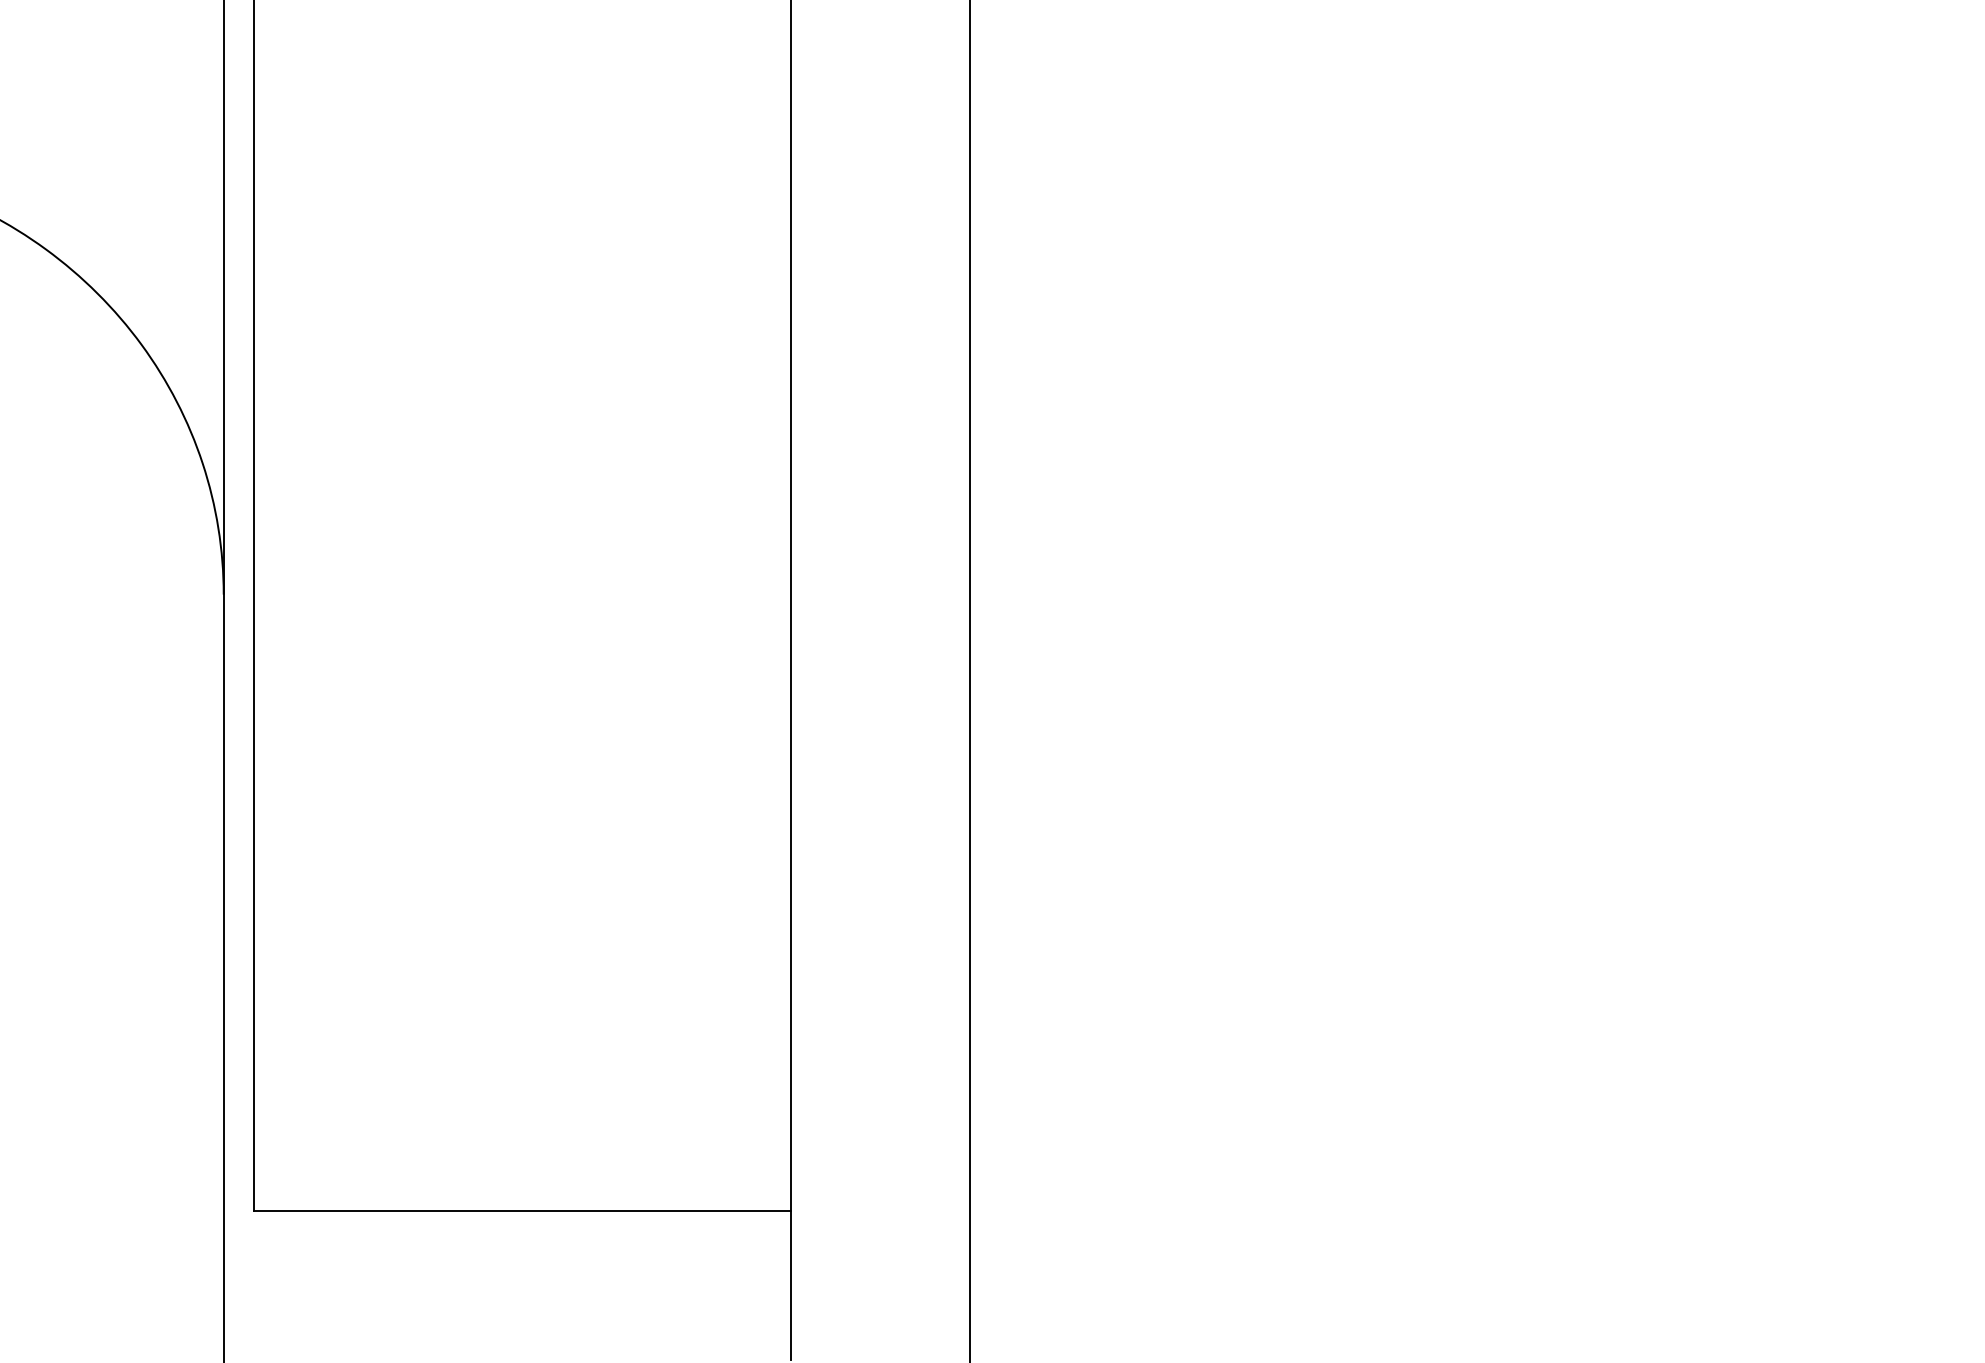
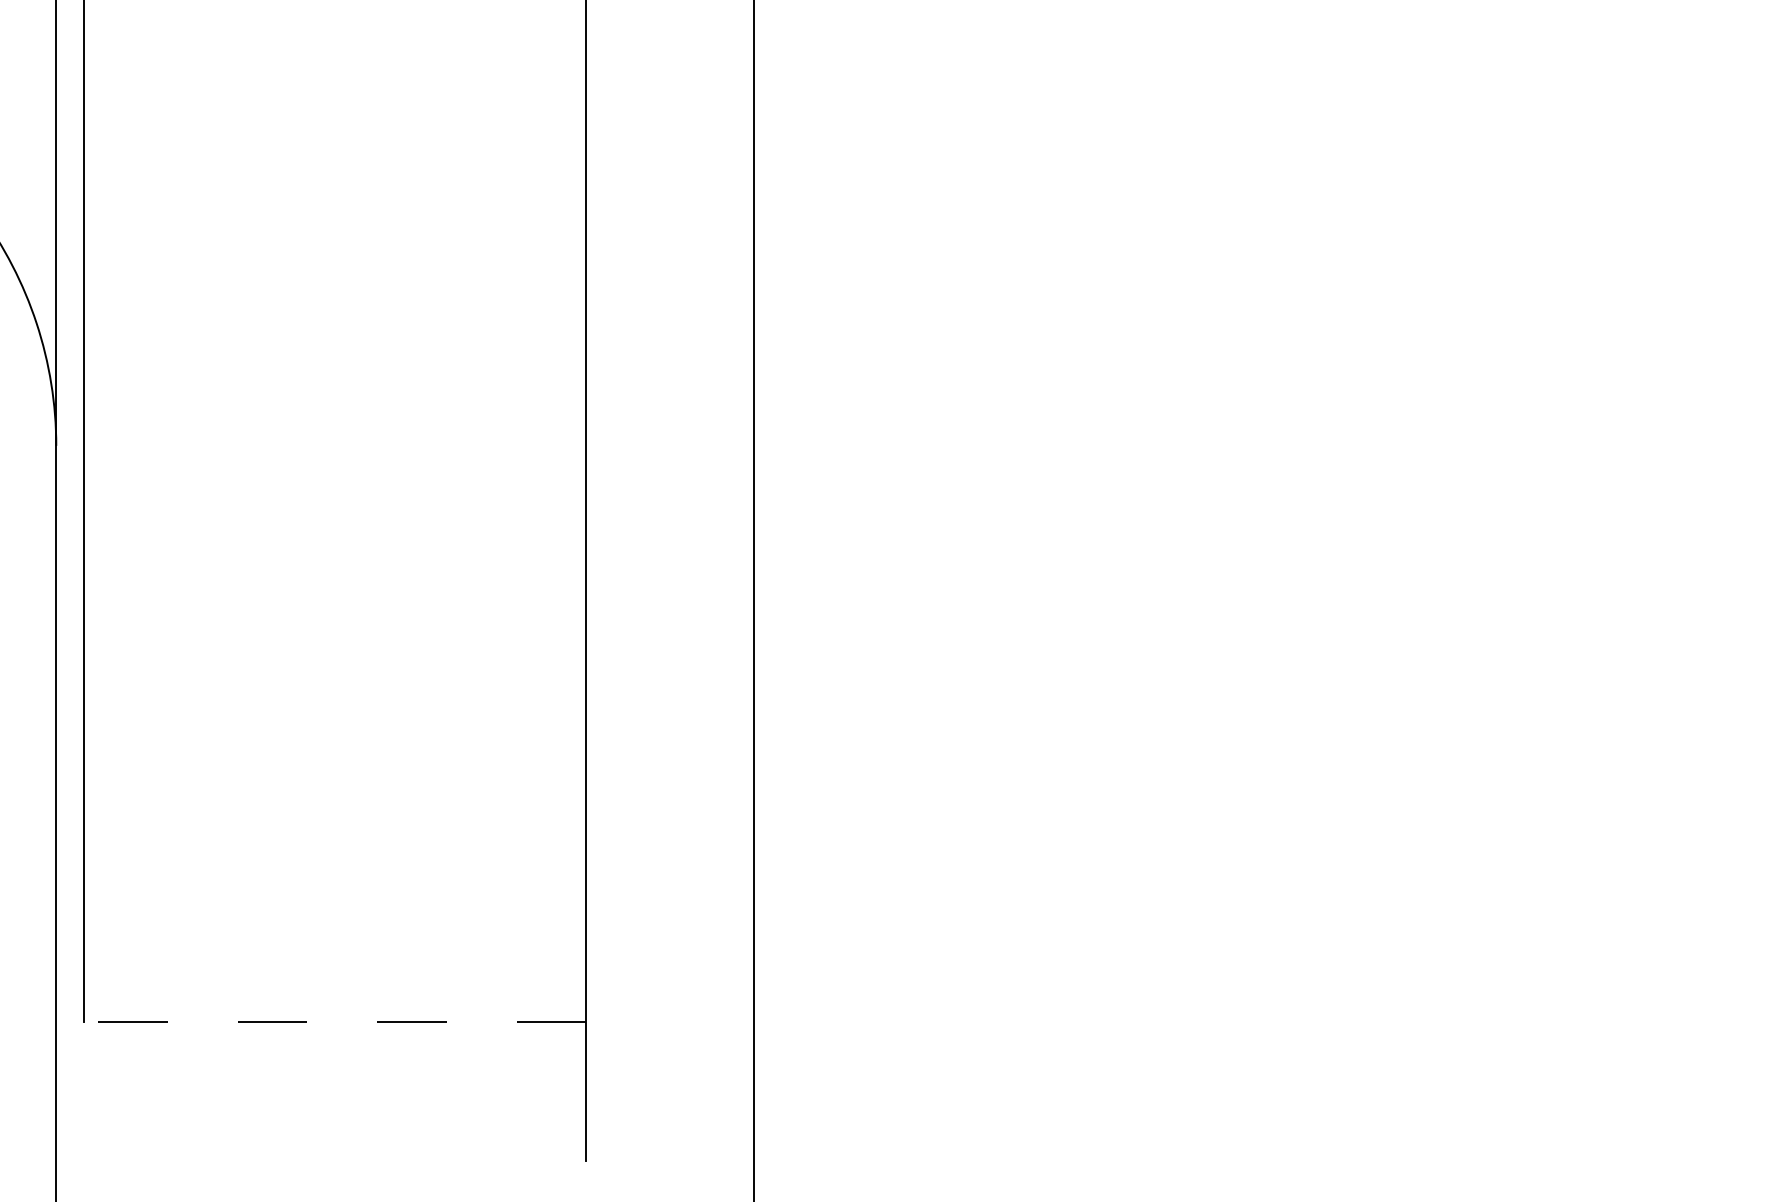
line: (522, 1211) -> (335, 1022), solid -> dashed

